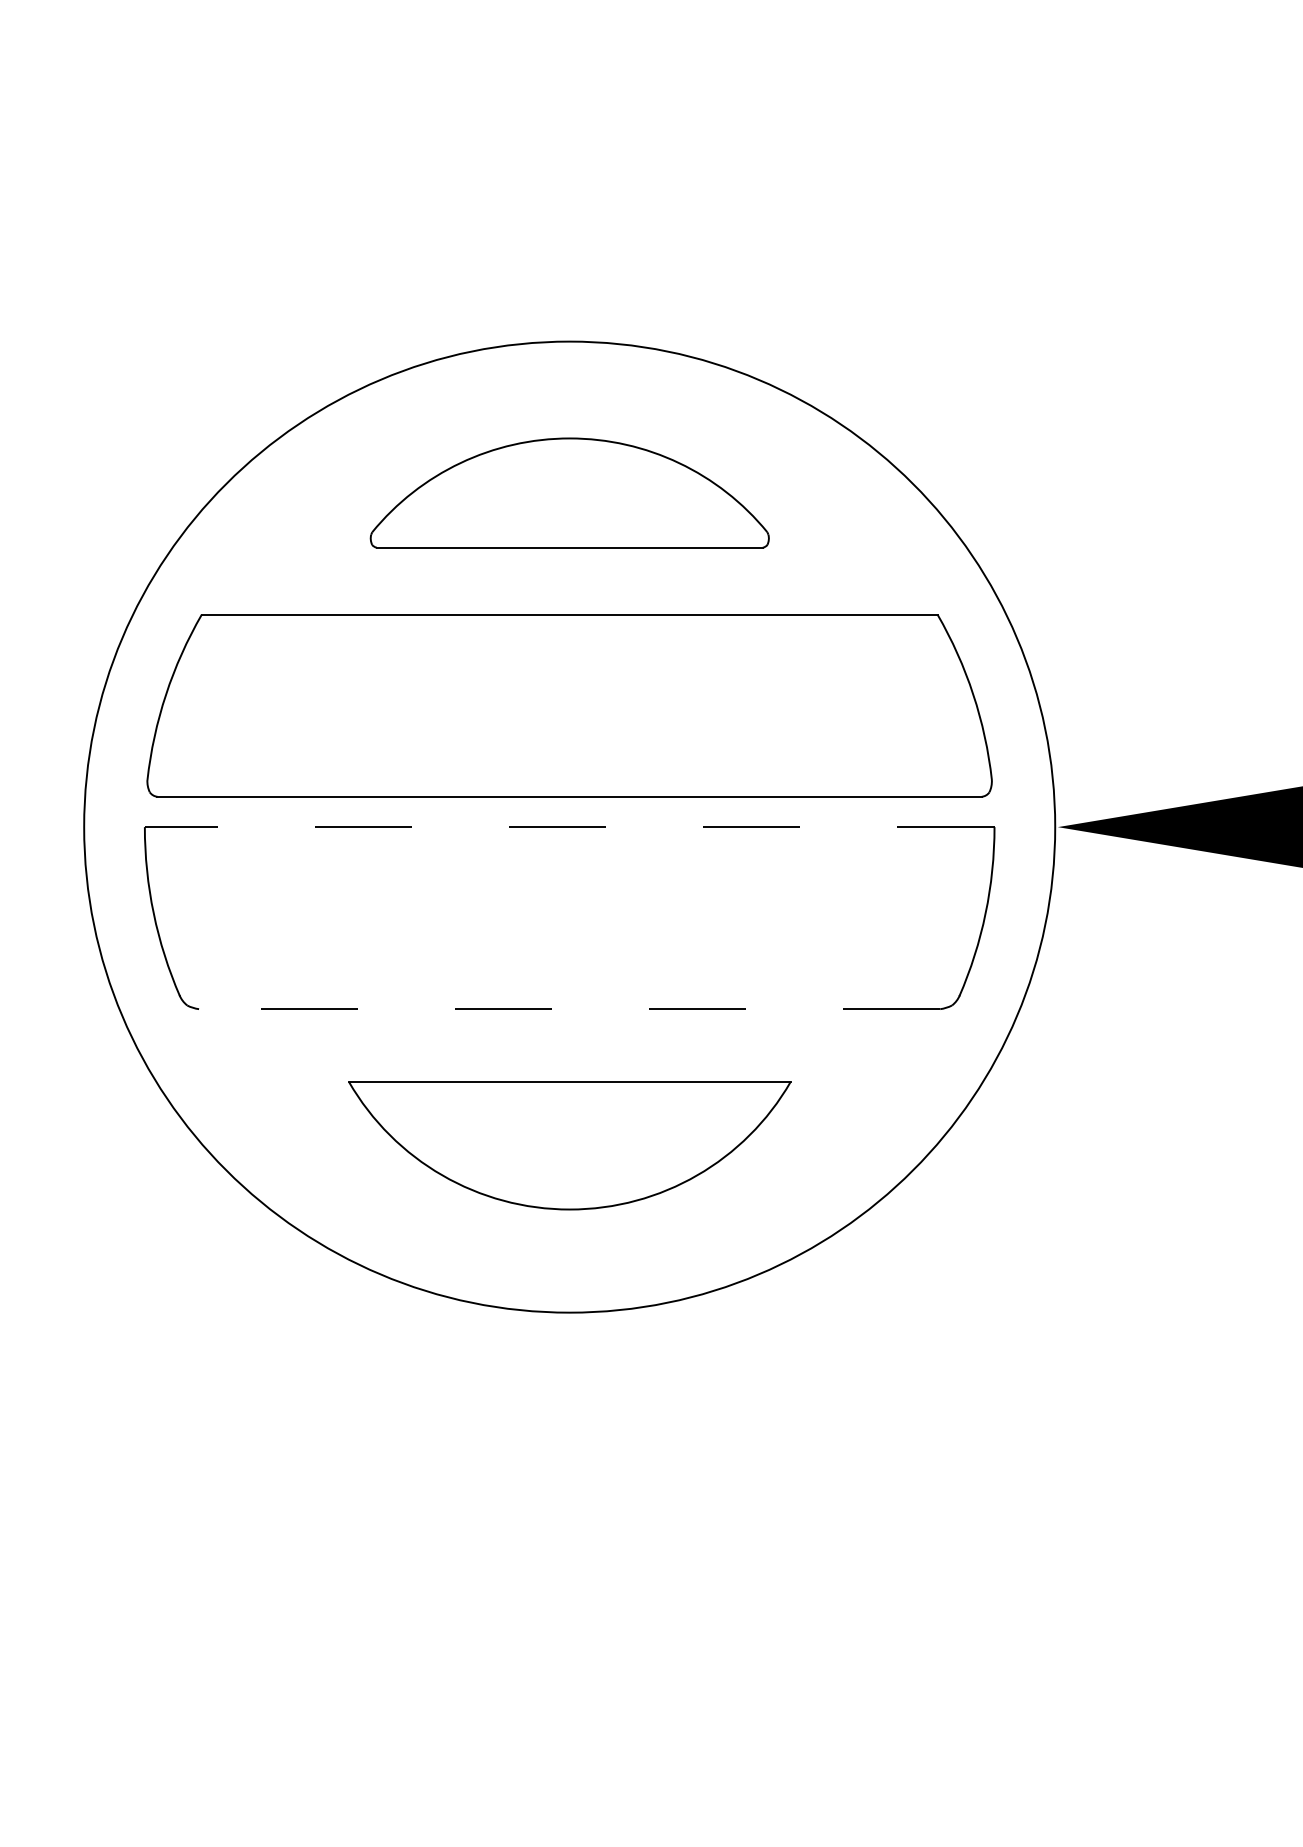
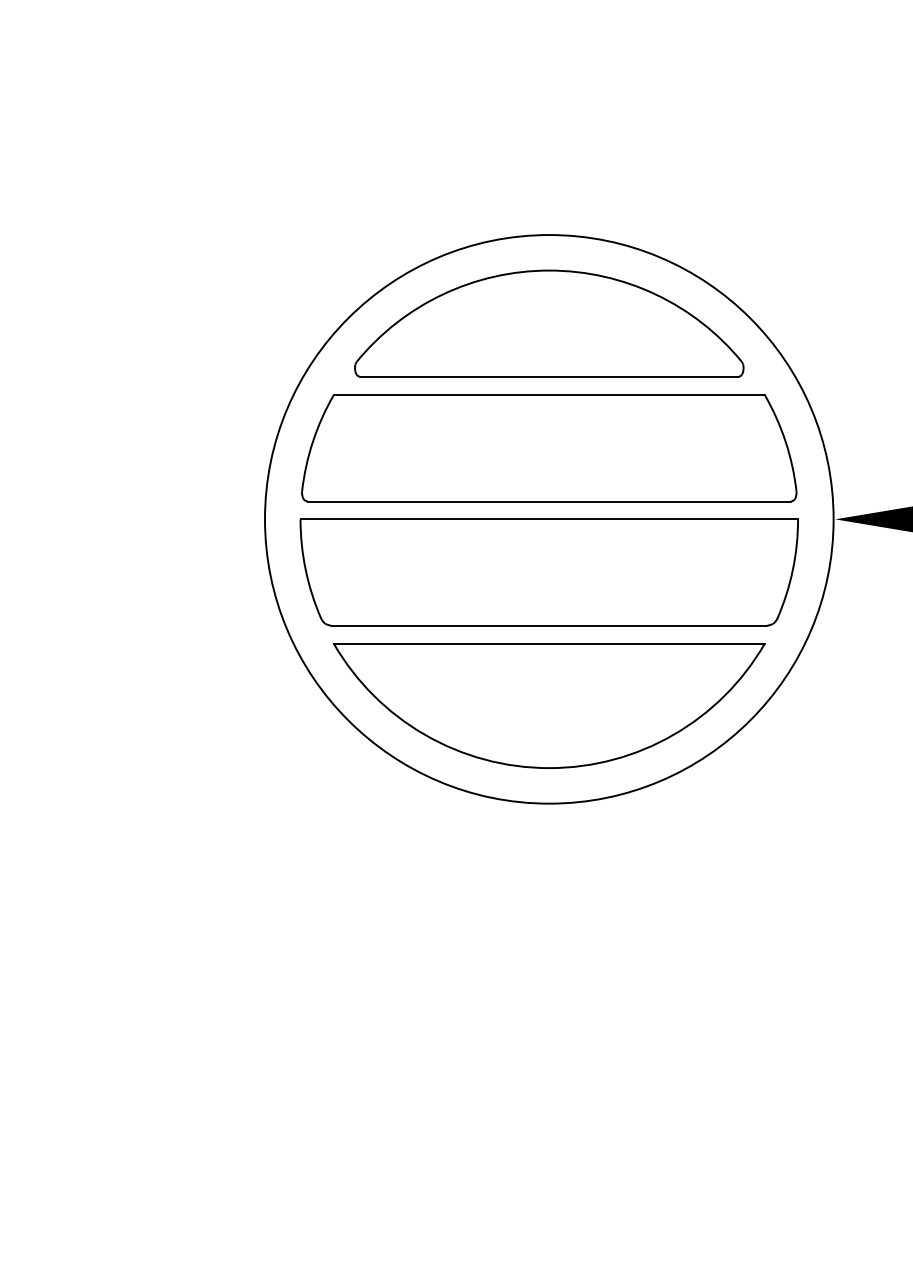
part: (570, 492) -> (549, 323), size x1.67
line: (570, 827) -> (549, 519), dashed -> solid
line: (568, 1008) -> (548, 625), dashed -> solid
part: (570, 1145) -> (549, 705), size x1.67

